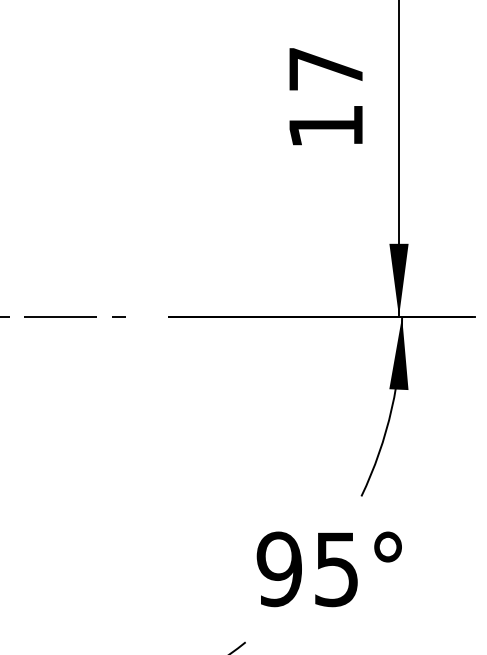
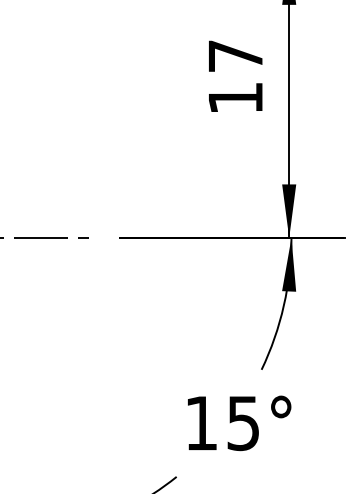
text: (278, 569) -> (200, 423), 95° -> 15°

